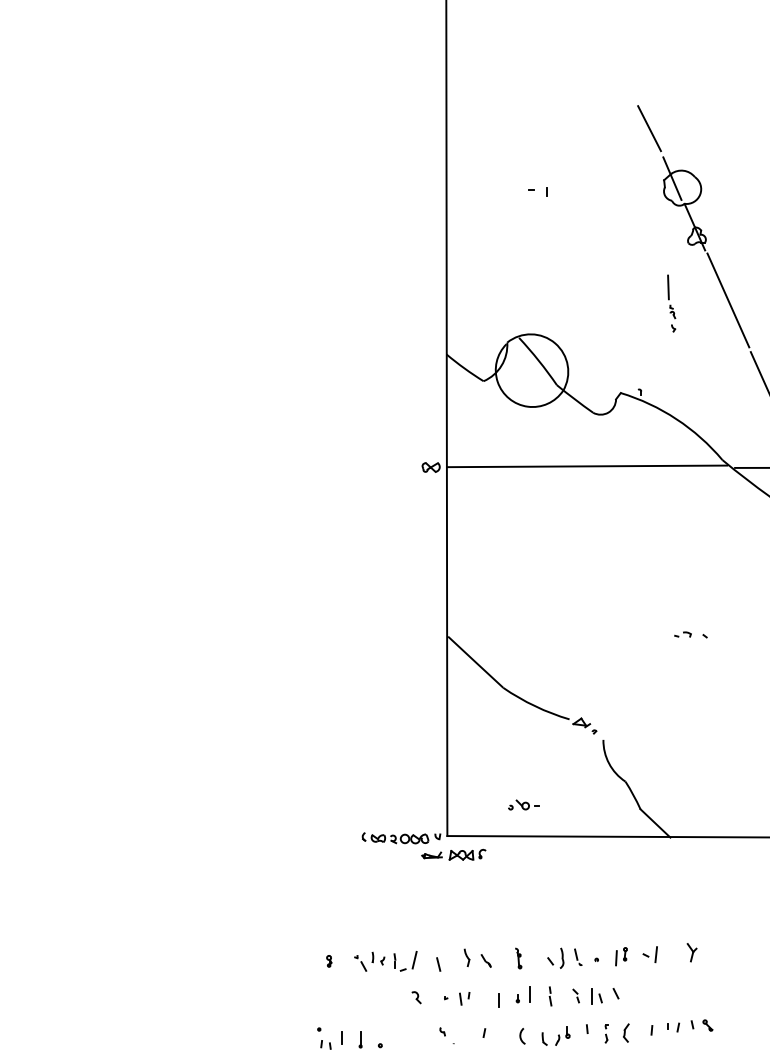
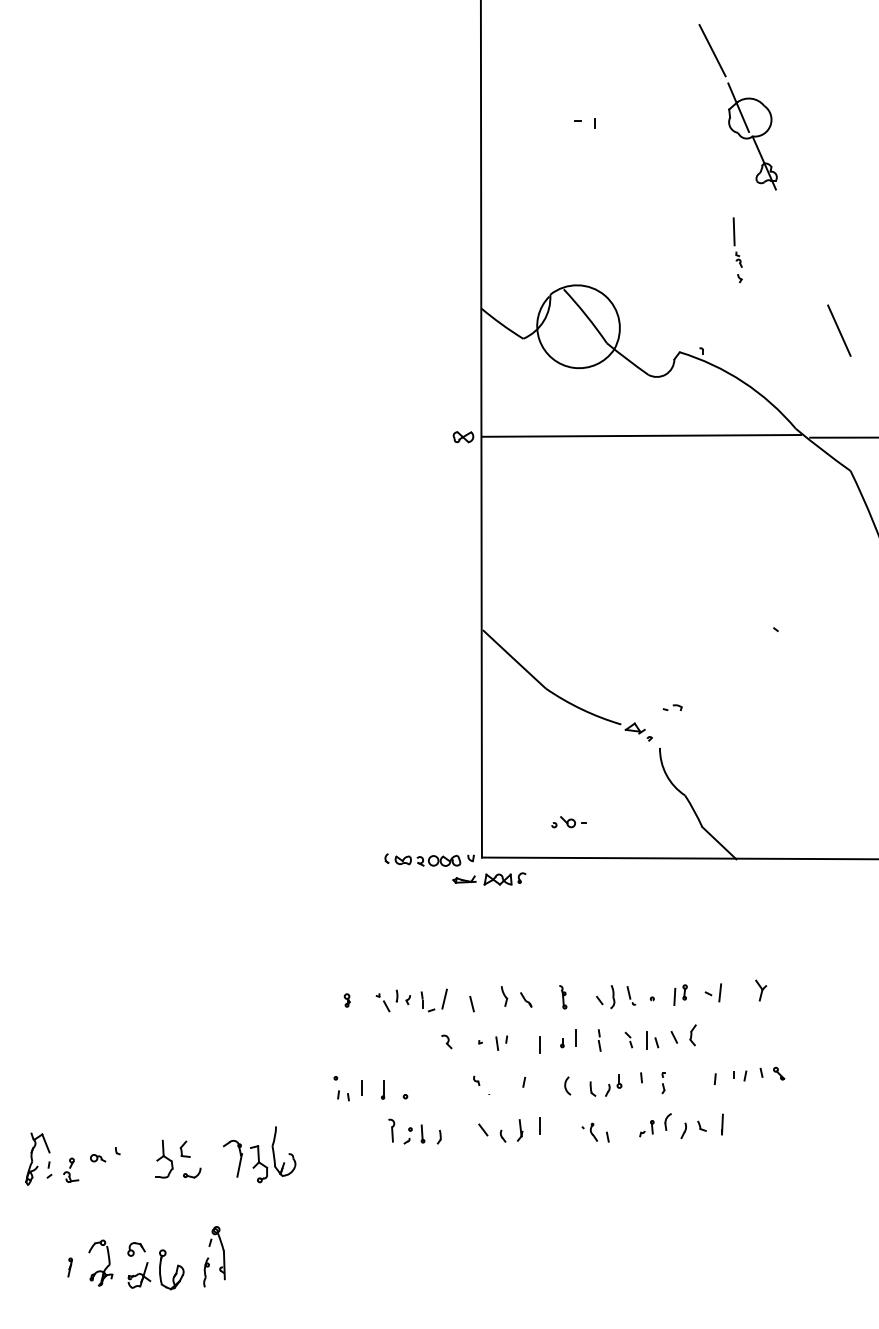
line: (728, 300) -> (802, 246), removed
part: (682, 634) -> (672, 707), moved
part: (625, 1033) -> (692, 1035), moved

